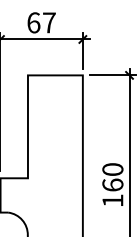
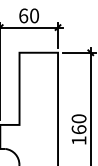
text: (49, 22) -> (34, 15), 67 -> 60

